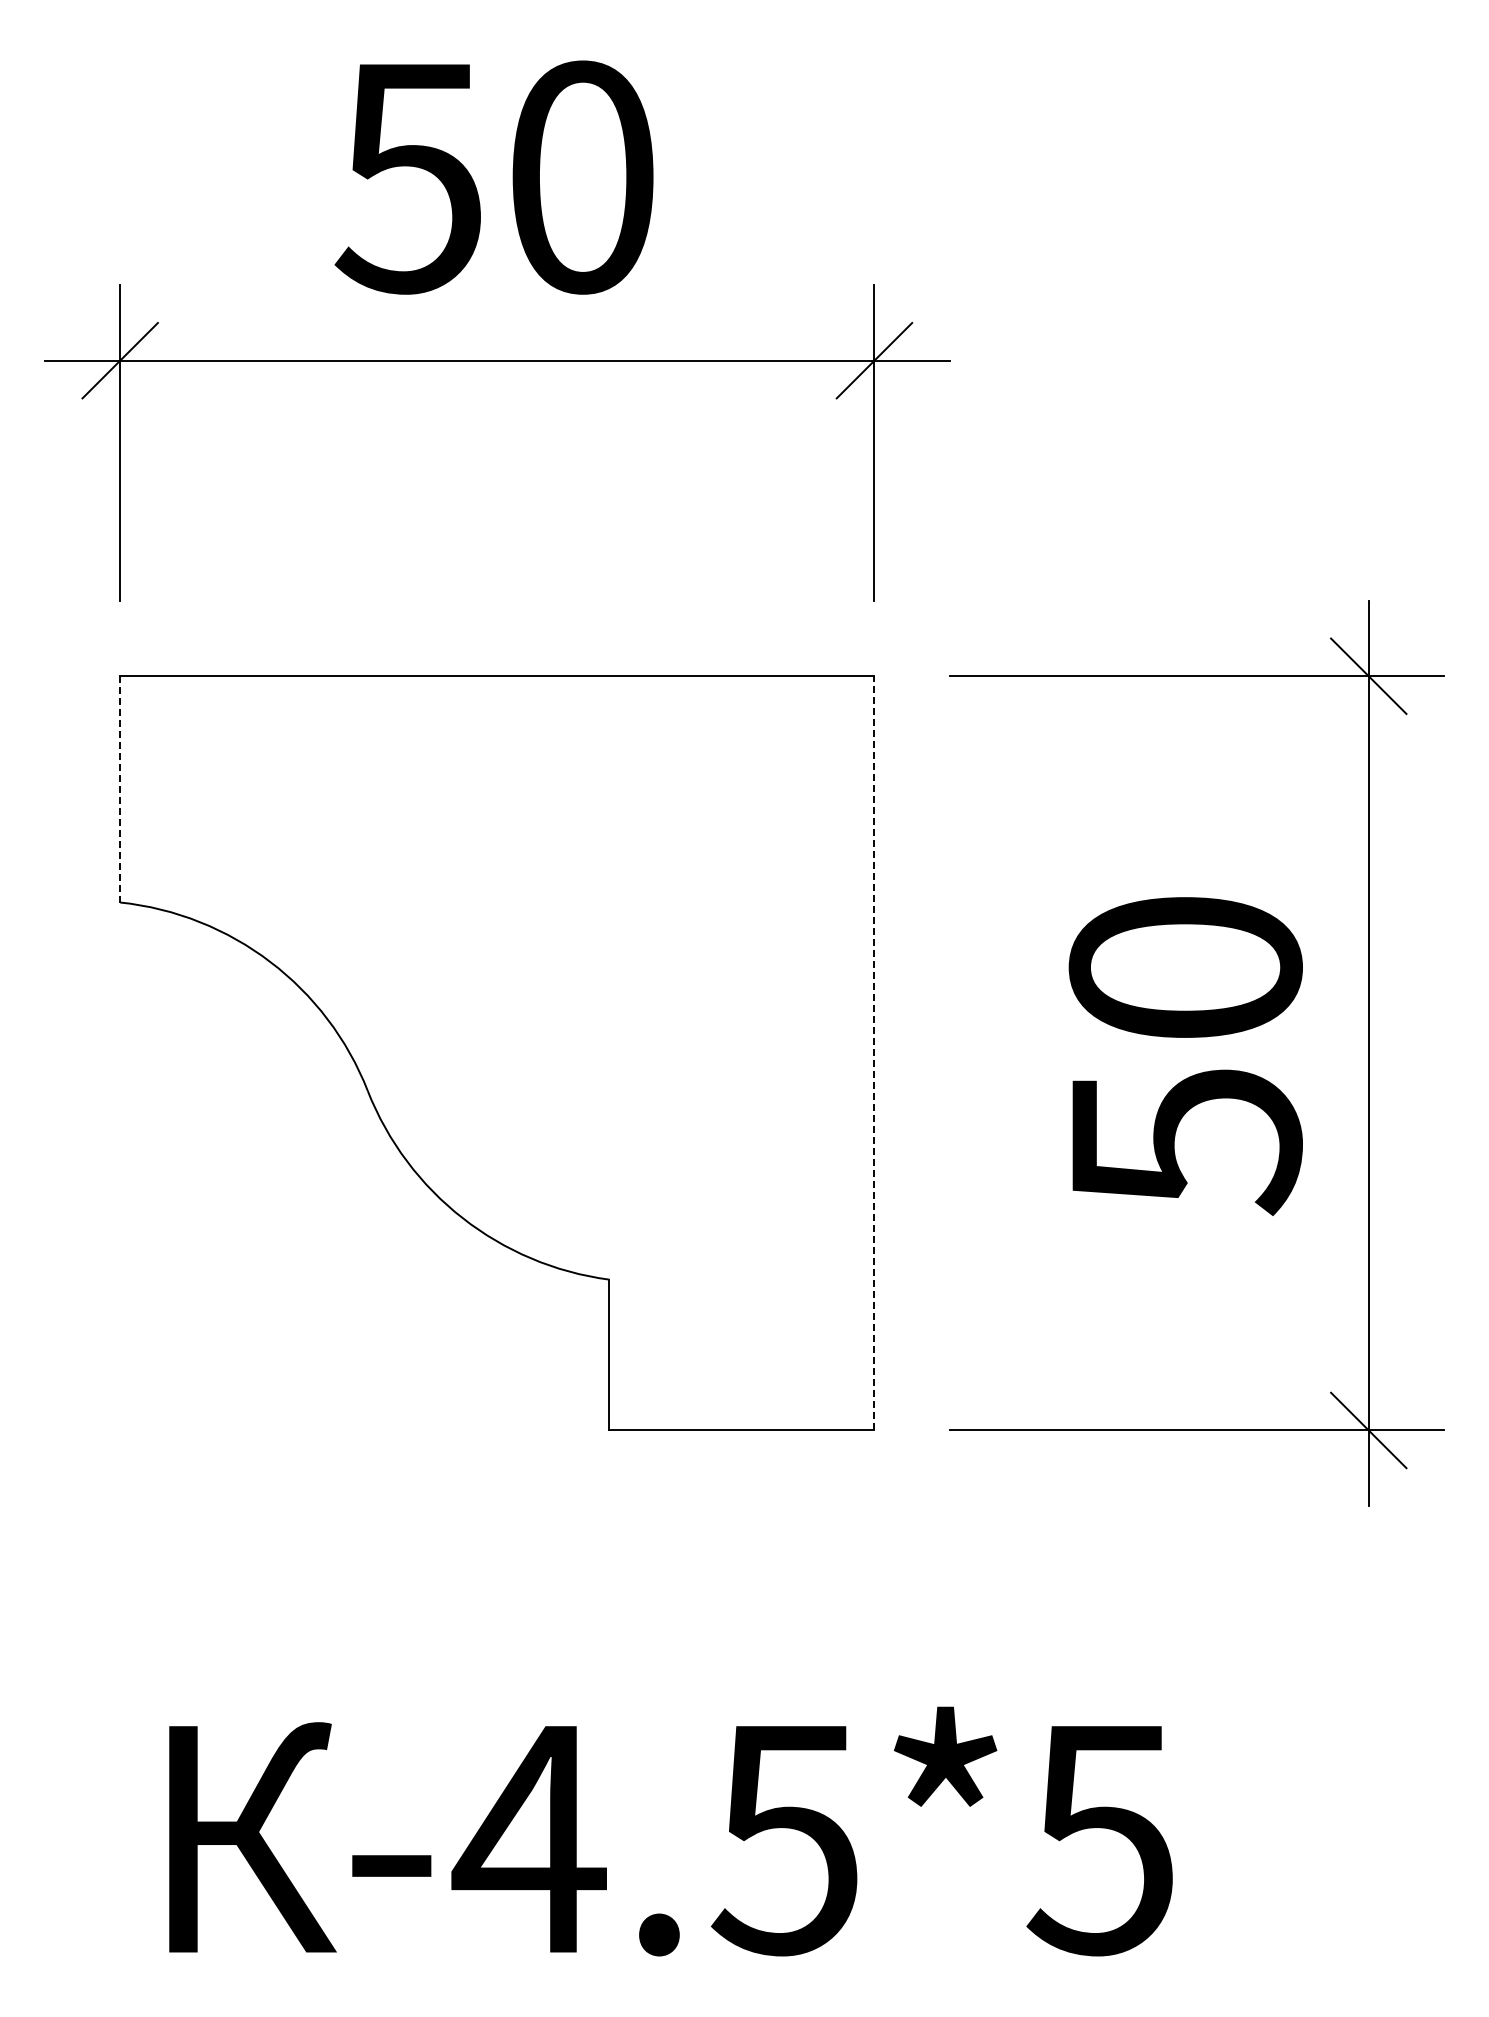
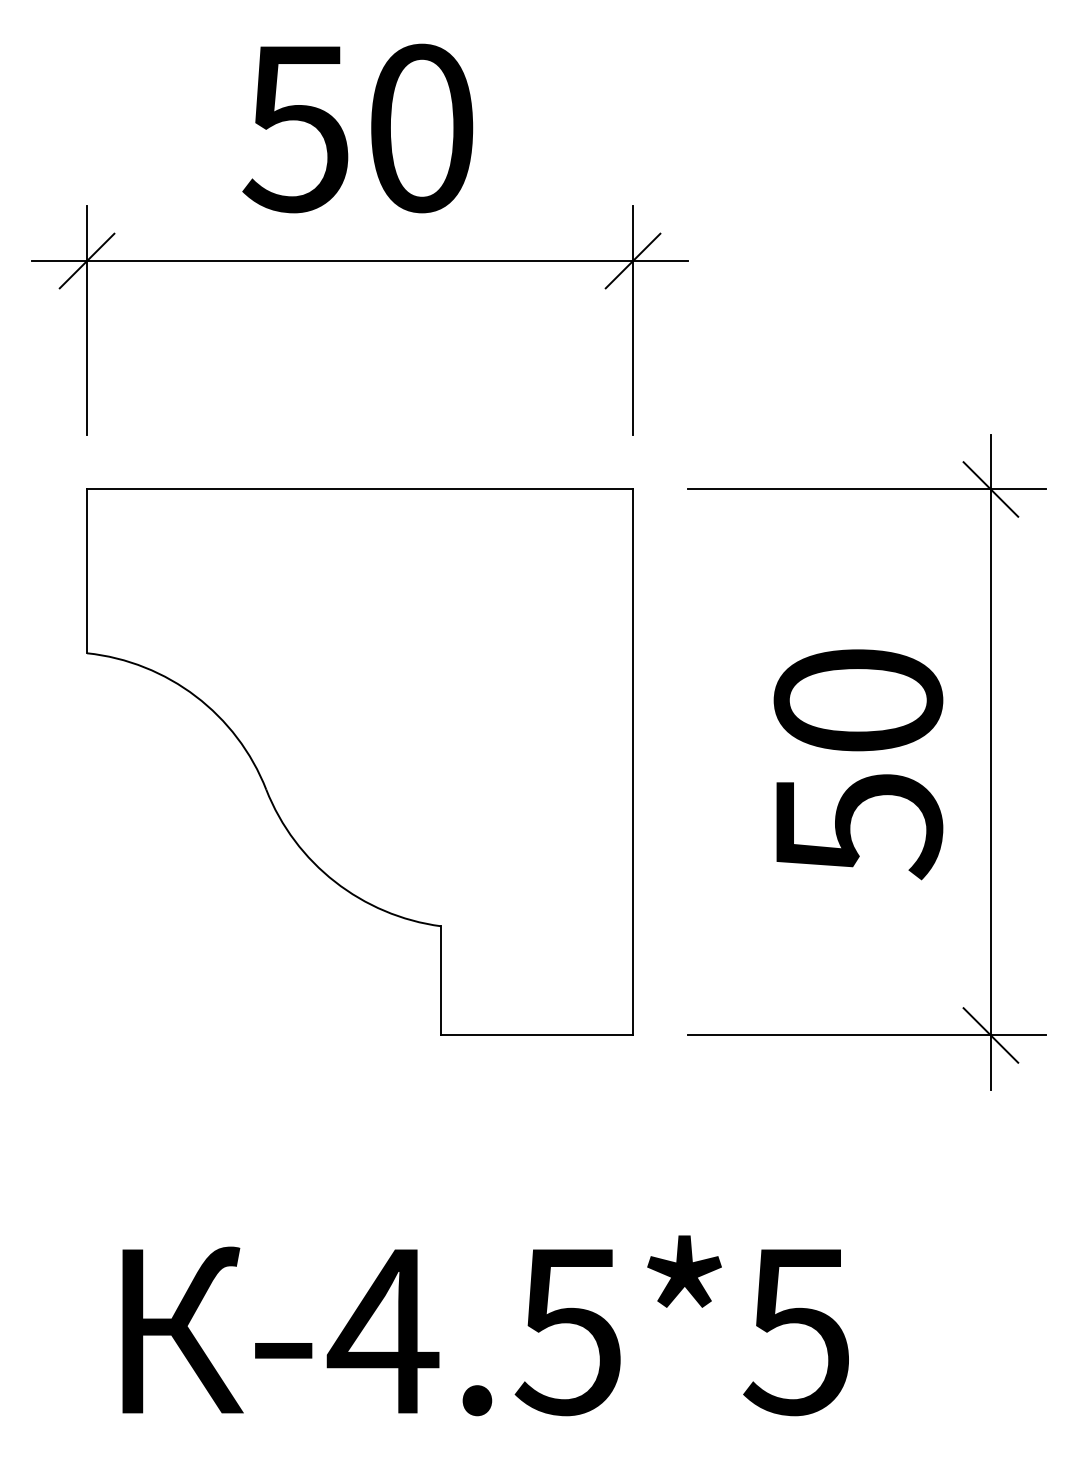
line: (120, 788) -> (87, 570), dashed -> solid
line: (874, 1052) -> (633, 761), dashed -> solid

